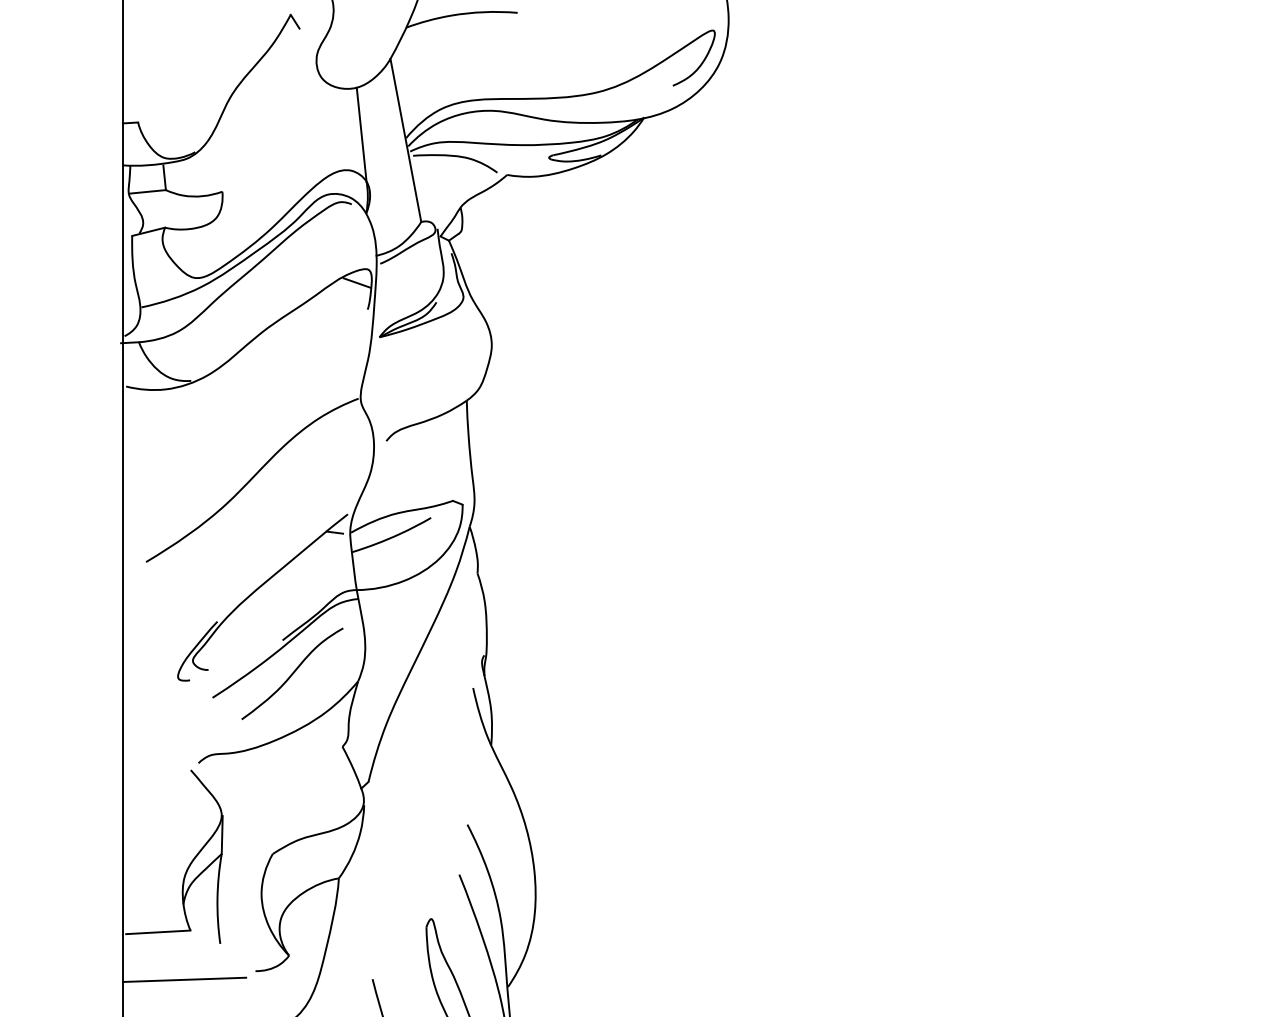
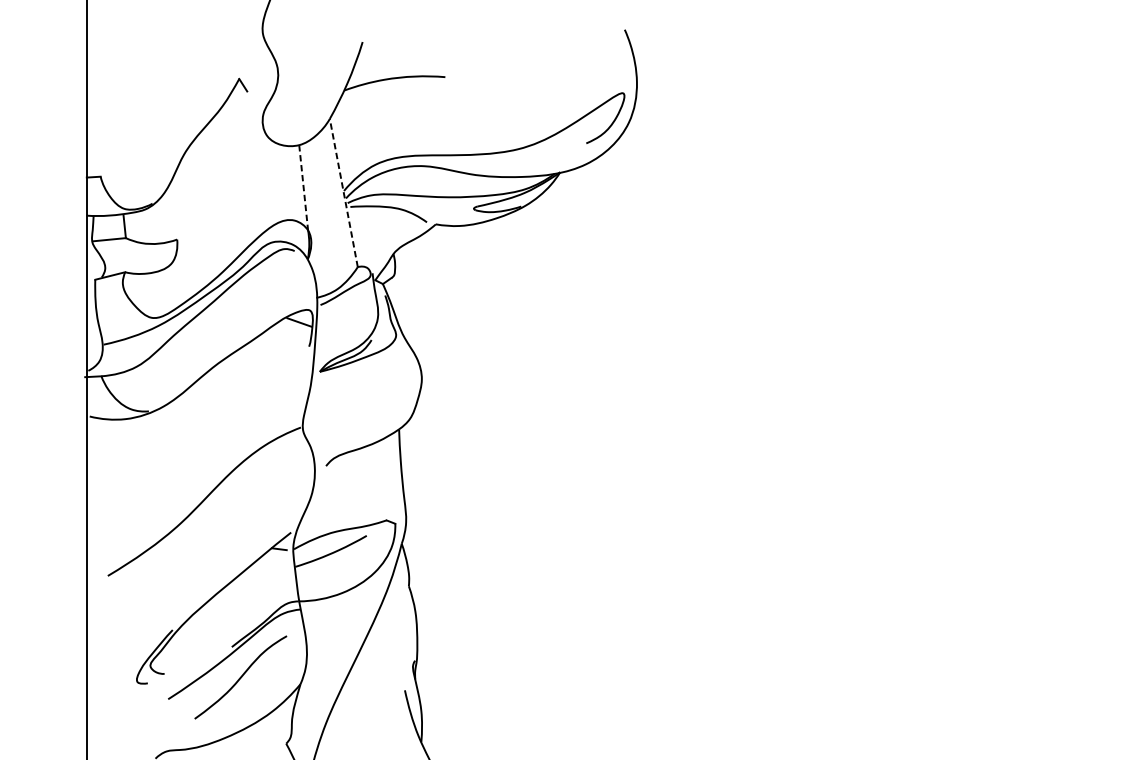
line: (361, 135) -> (303, 188), solid -> dashed
line: (405, 139) -> (343, 192), solid -> dashed

